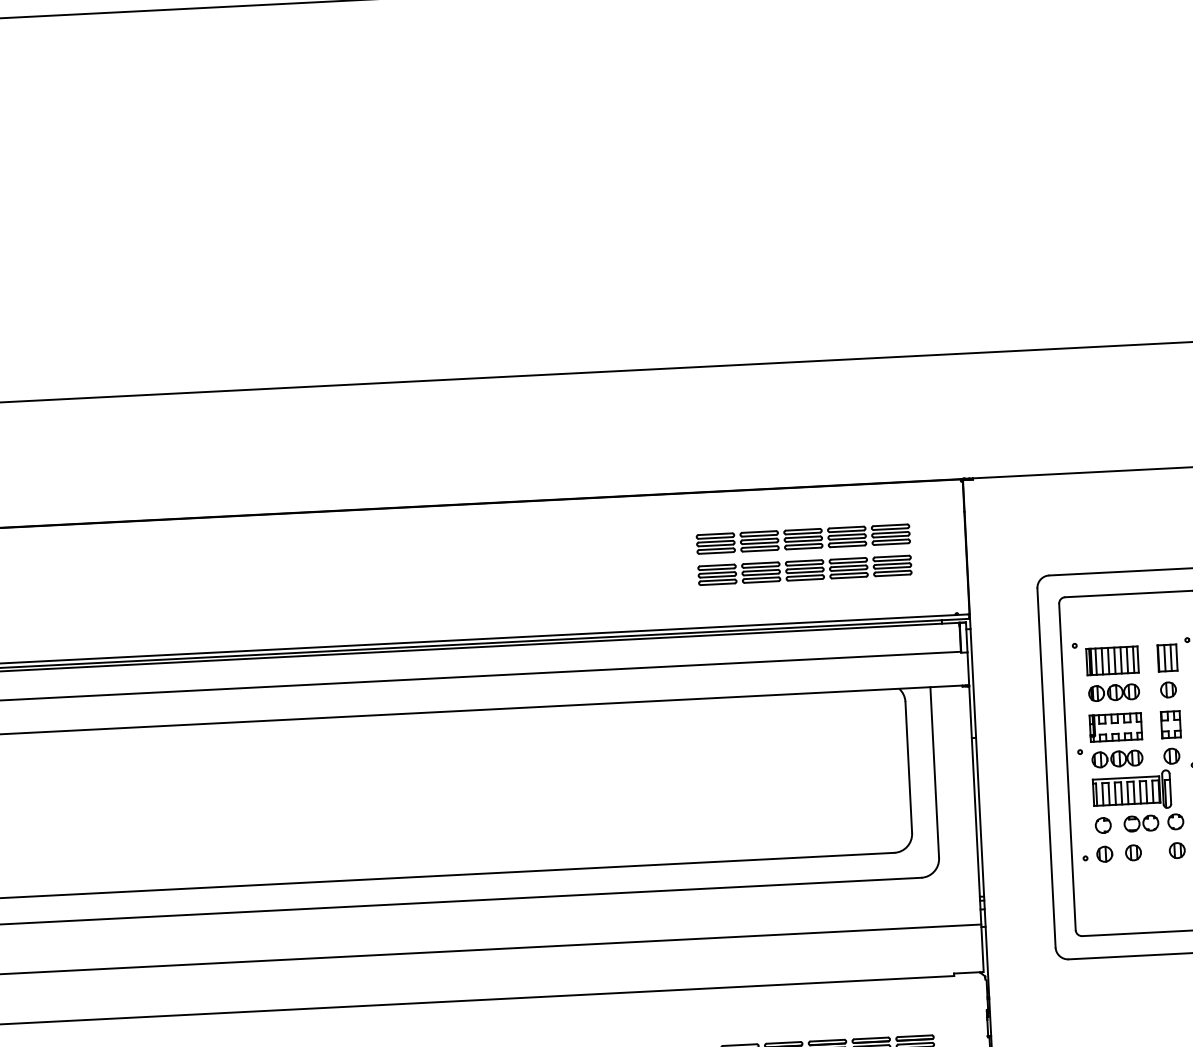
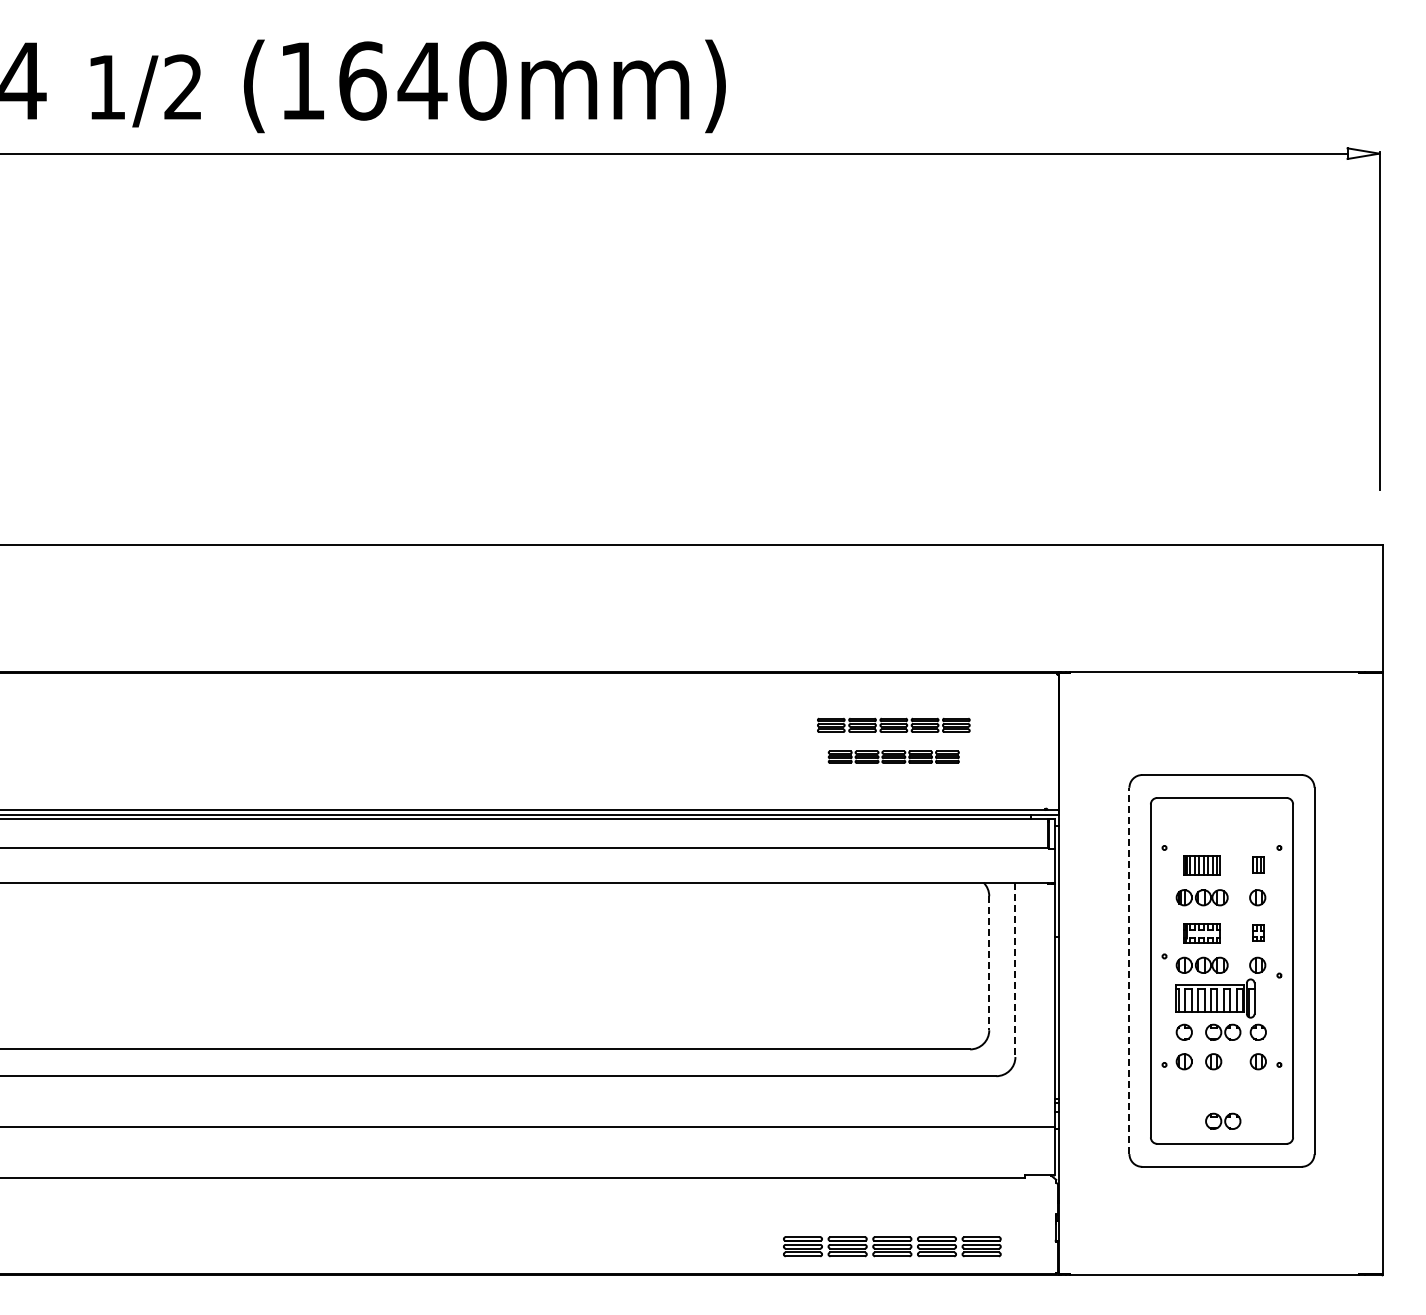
part: (803, 539) -> (893, 725), size x0.7
part: (804, 569) -> (893, 756), size x0.6
part: (1167, 658) -> (1258, 865), size x0.6
part: (1111, 661) -> (1201, 865), size x0.7
part: (1171, 724) -> (1258, 933), size x0.6
part: (1115, 727) -> (1201, 933), size x0.7
line: (909, 767) -> (989, 963), solid -> dashed
line: (1046, 767) -> (1129, 970), solid -> dashed
line: (934, 773) -> (1015, 970), solid -> dashed
part: (1146, 909) -> (1223, 1120), added

